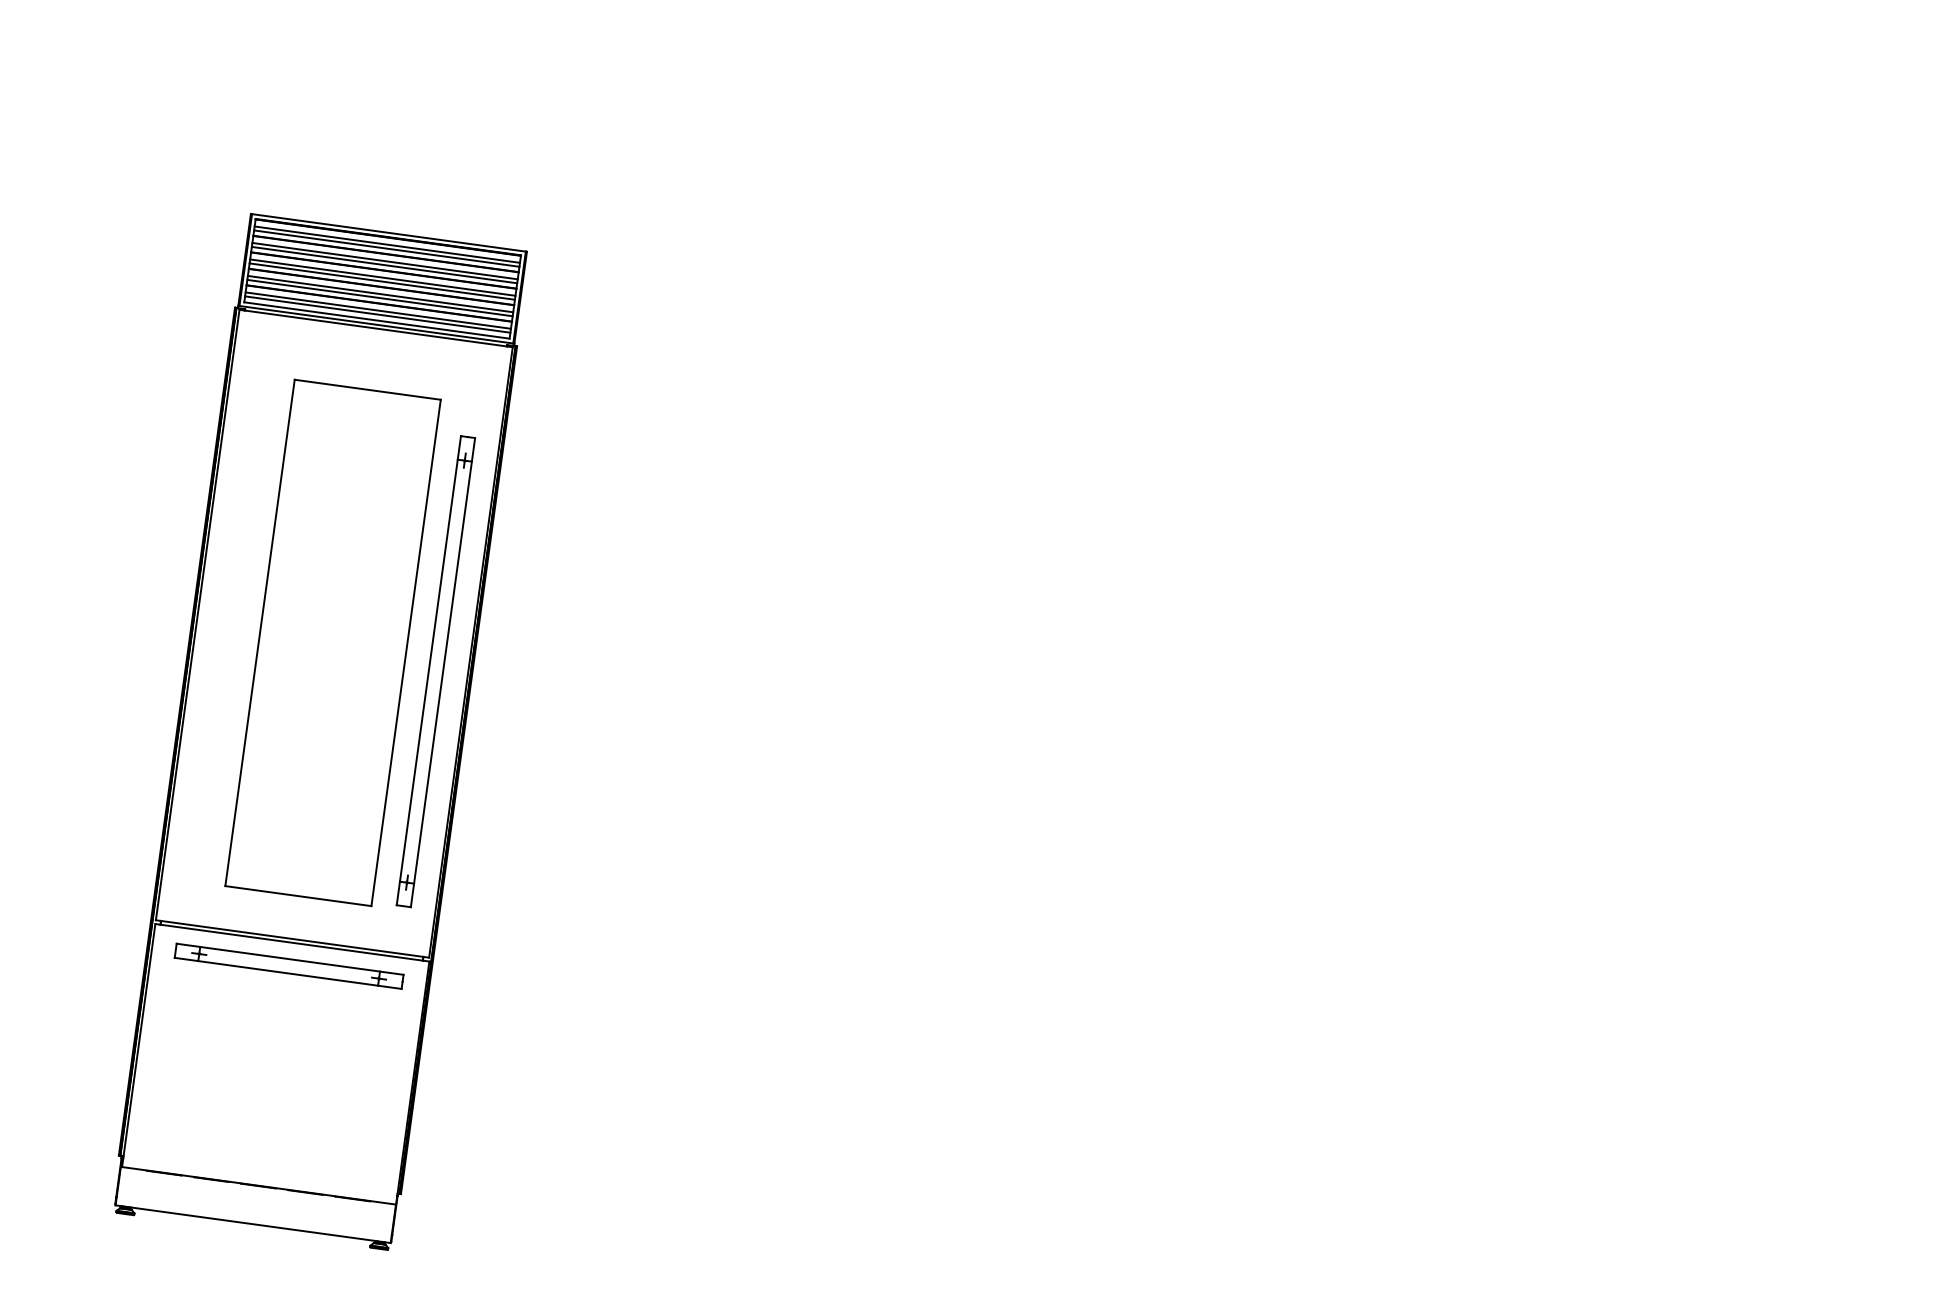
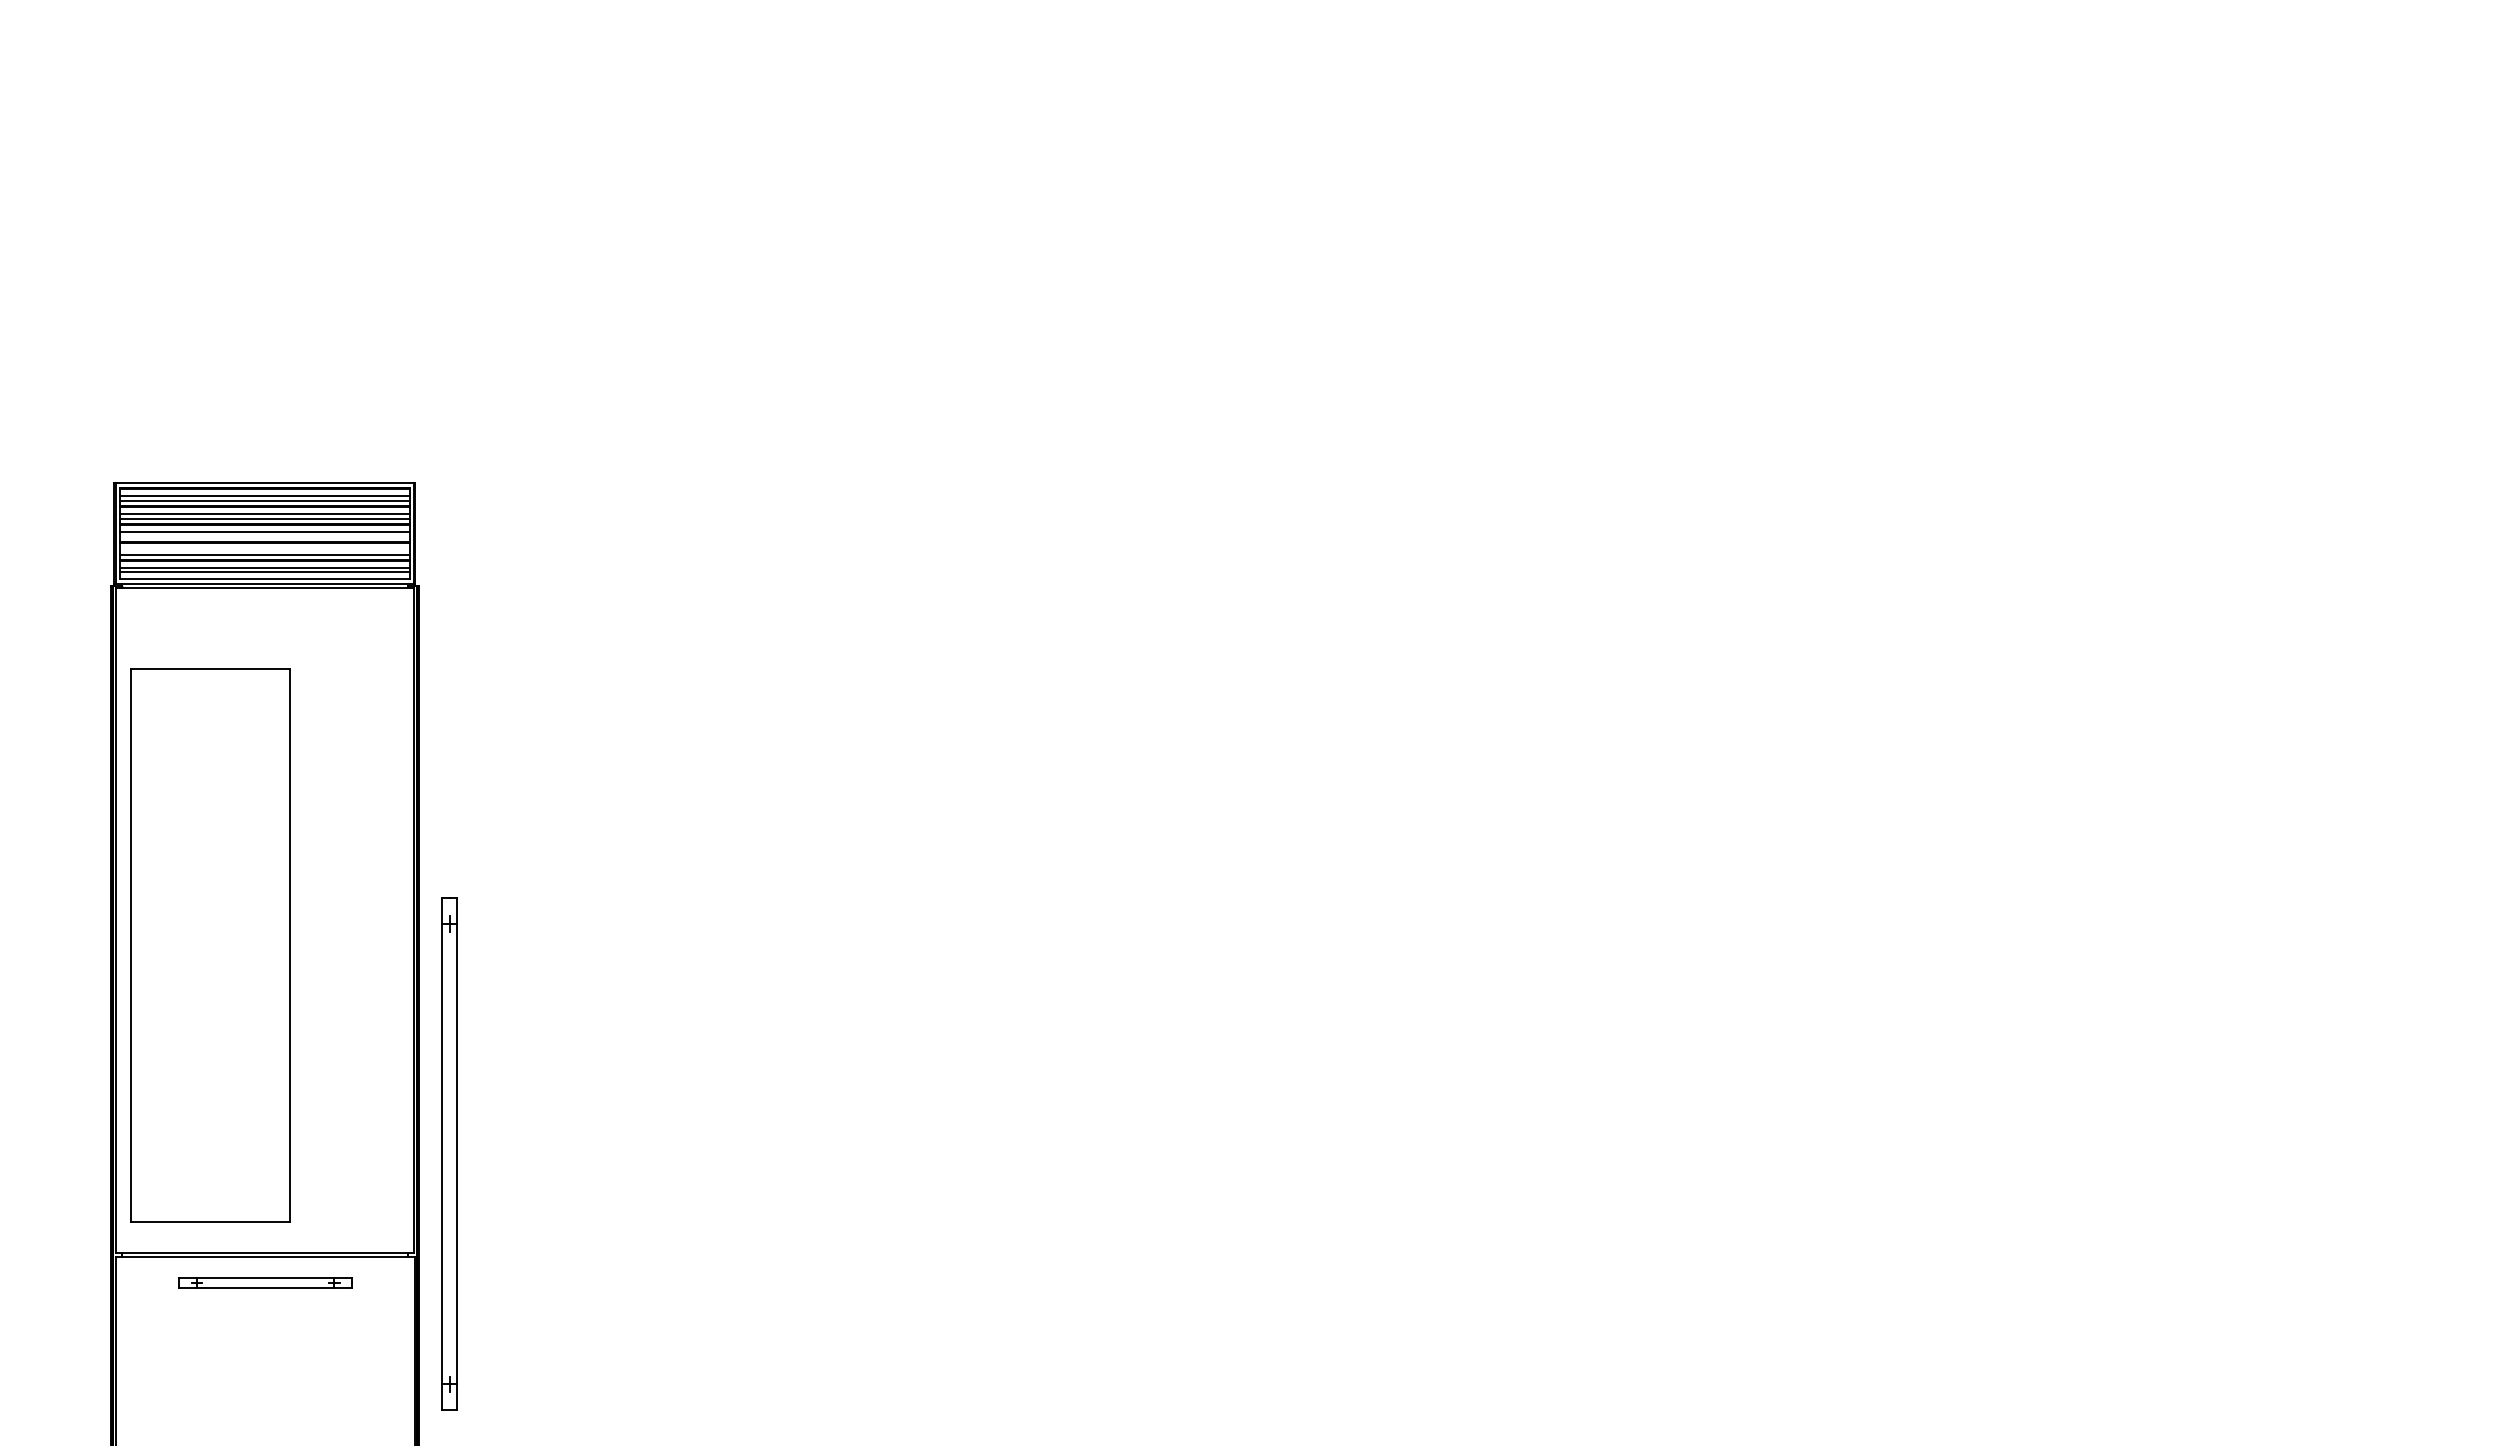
line: (381, 281) -> (264, 536), removed
line: (380, 294) -> (264, 550), removed
part: (333, 642) -> (210, 945), moved
part: (435, 671) -> (449, 1153), moved
part: (289, 965) -> (265, 1282), size x0.7

